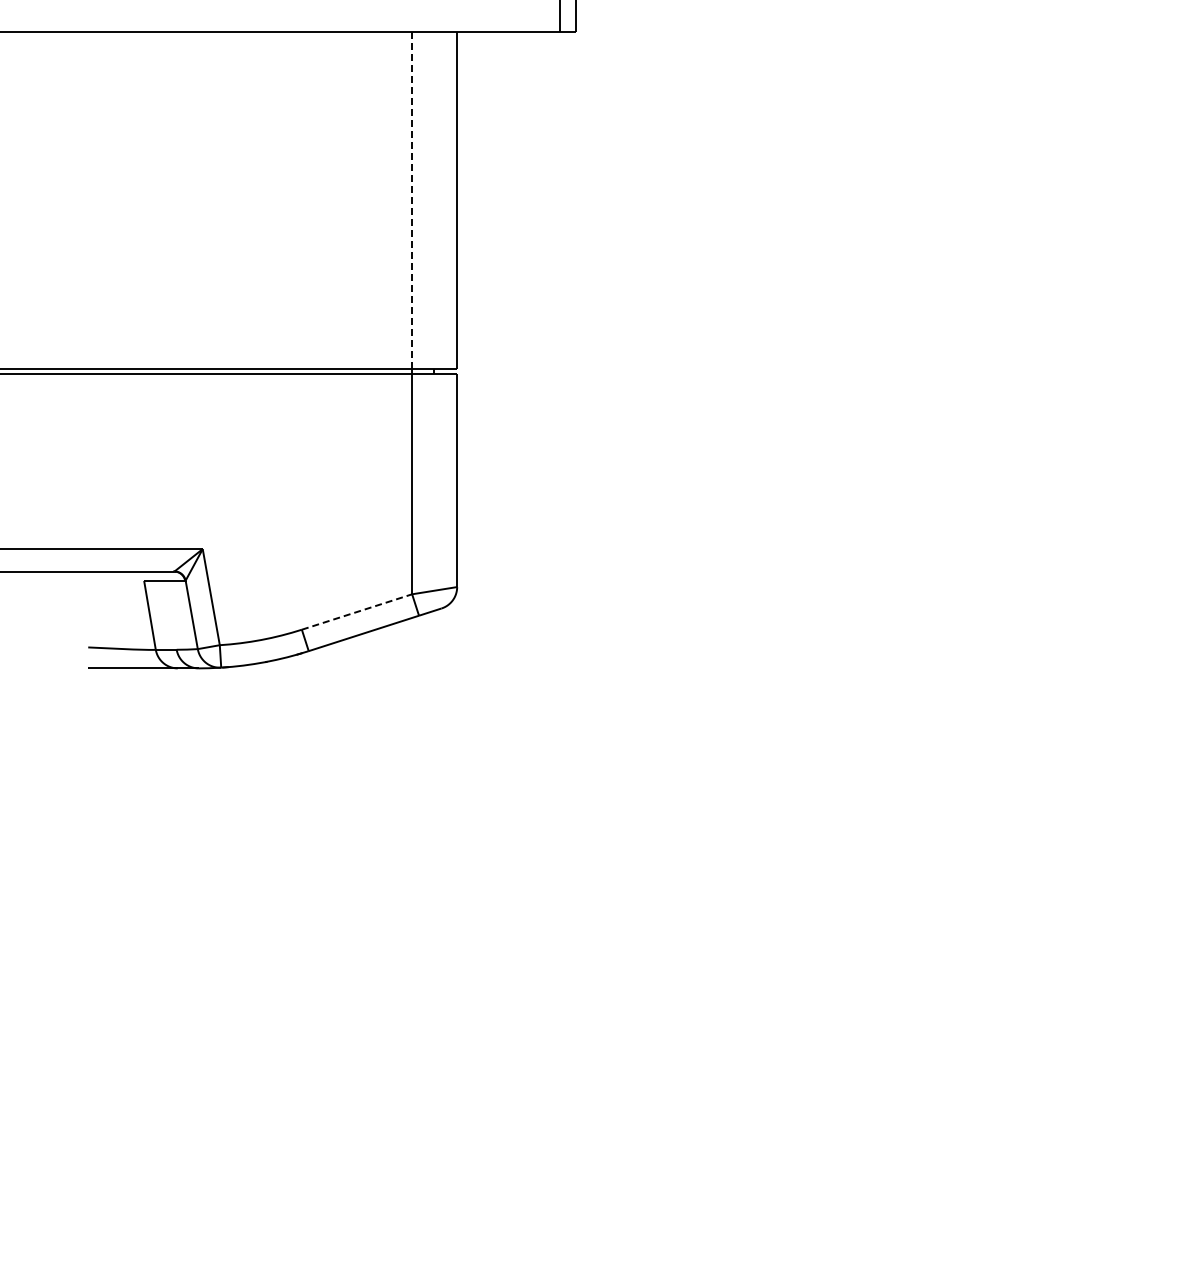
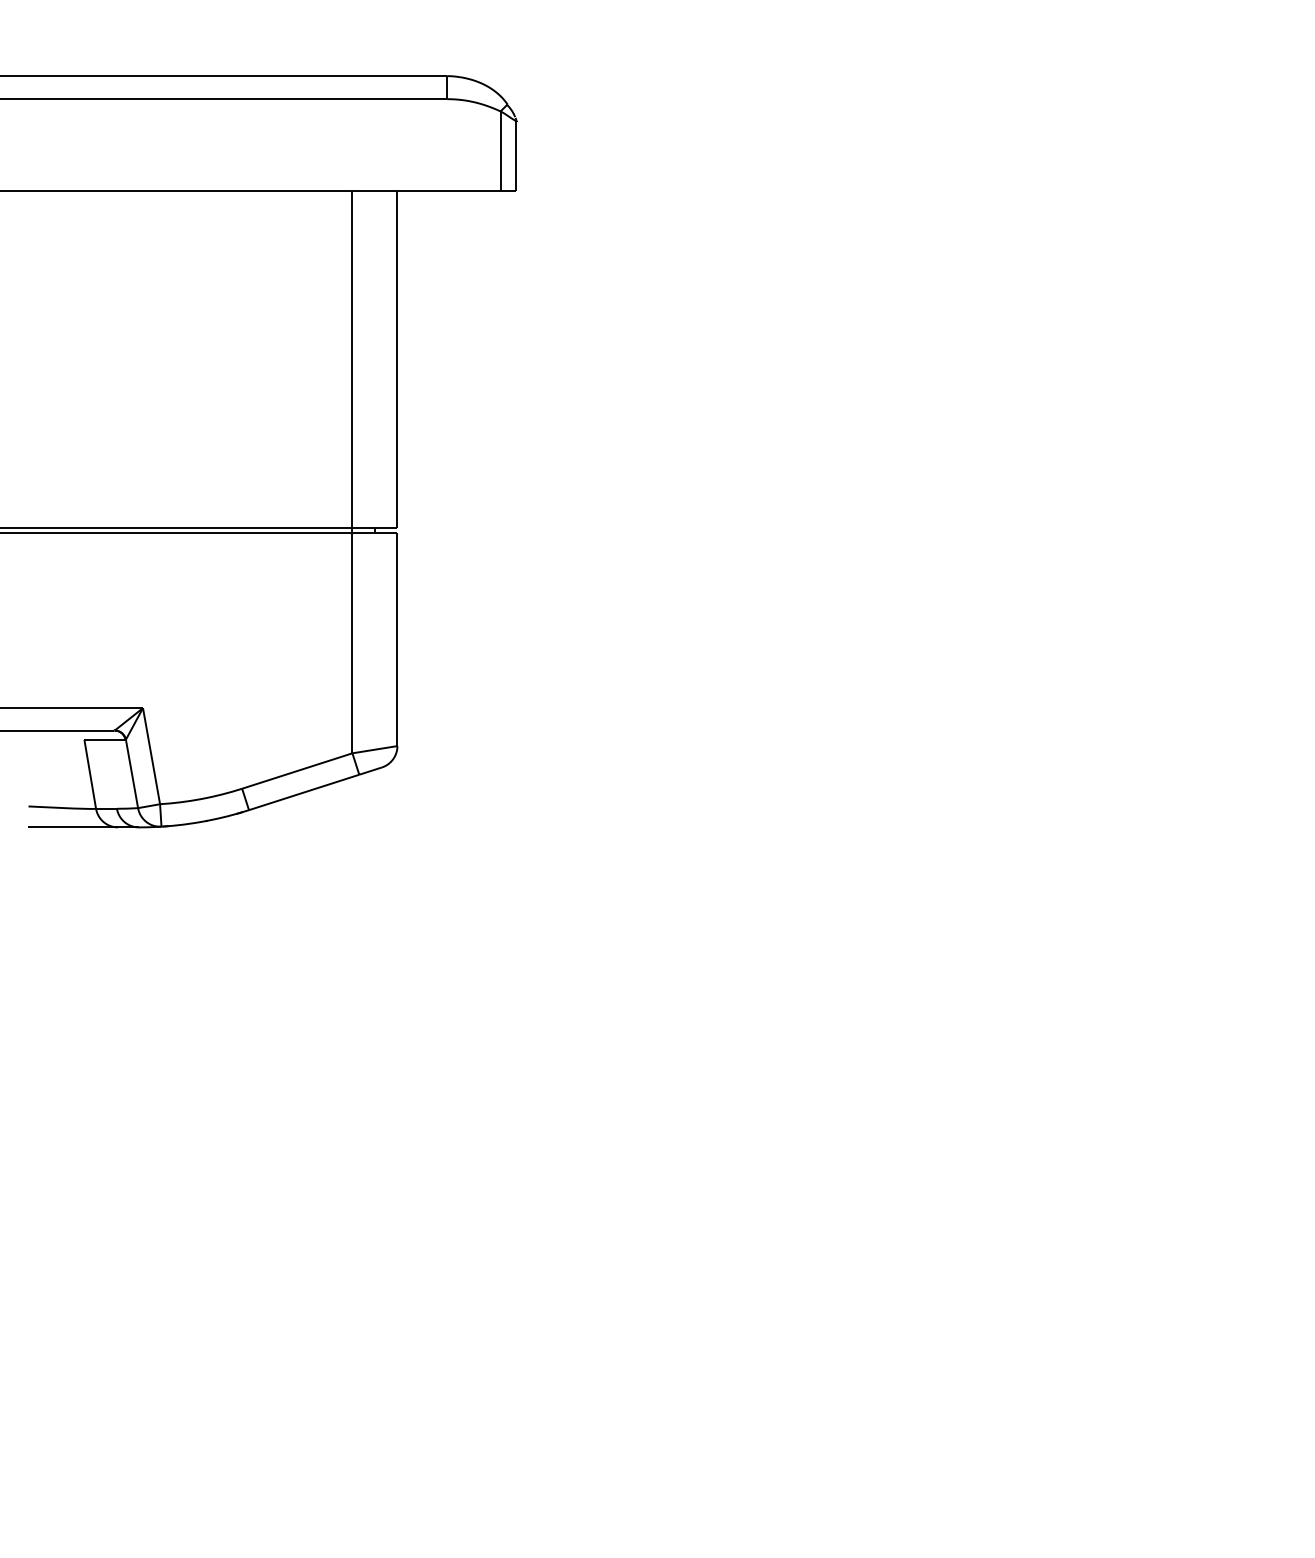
line: (412, 200) -> (352, 359), dashed -> solid
line: (357, 612) -> (297, 771), dashed -> solid

